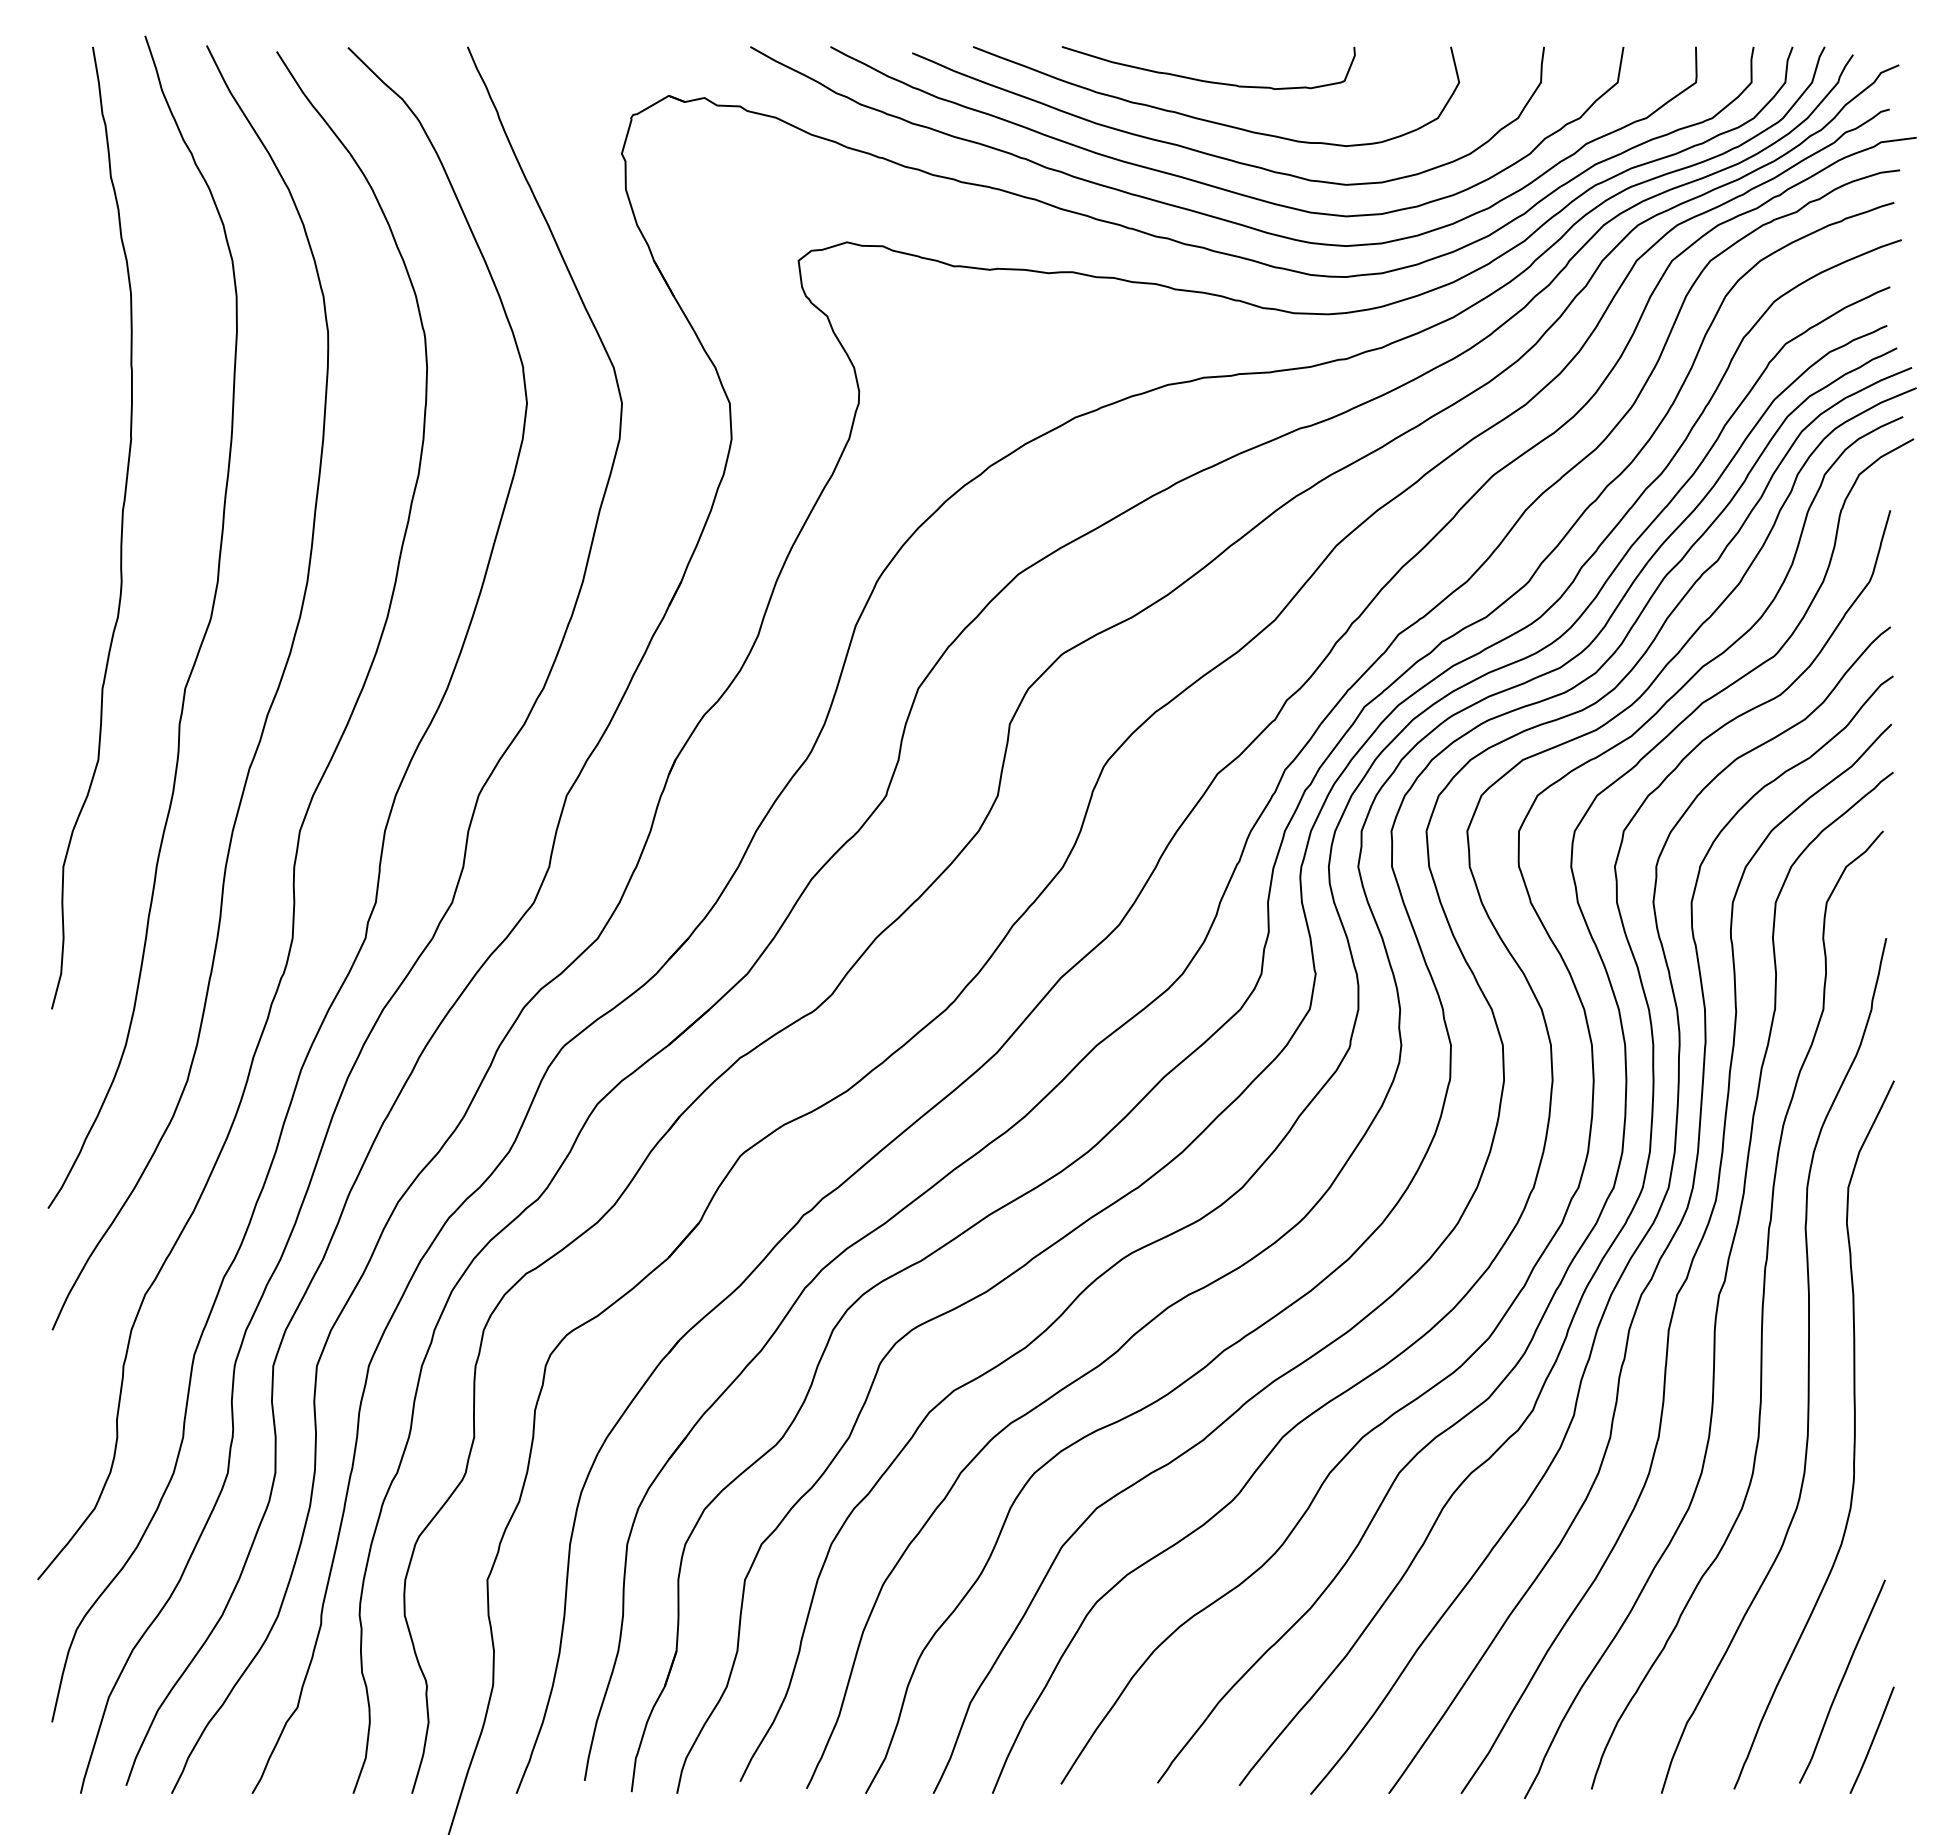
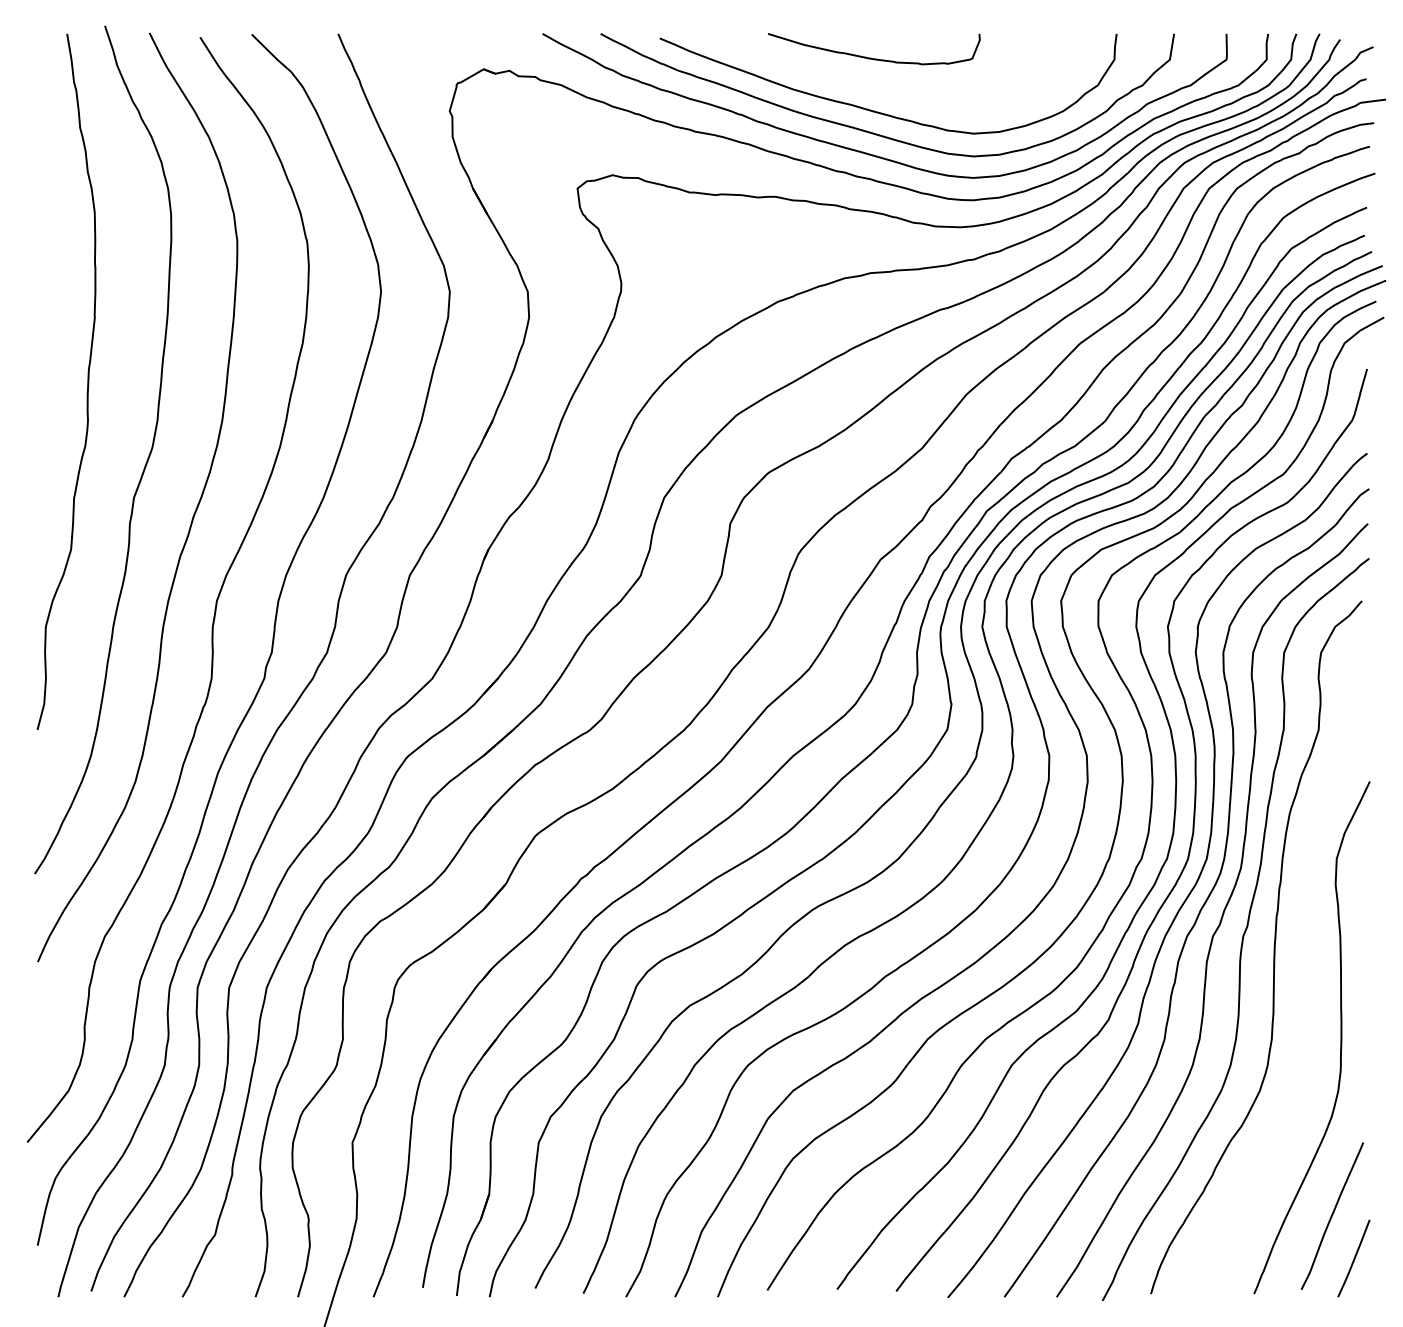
curve: (1210, 120) -> (875, 87), removed
curve: (1807, 1368) -> (1307, 989), removed

